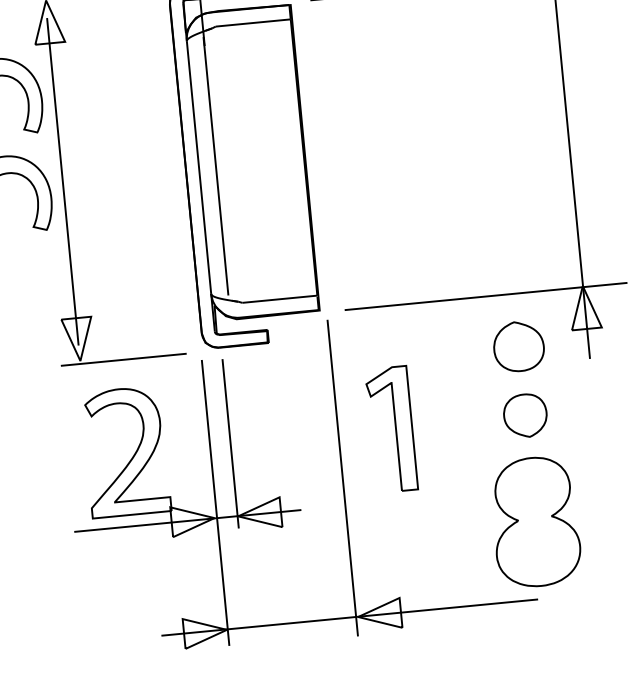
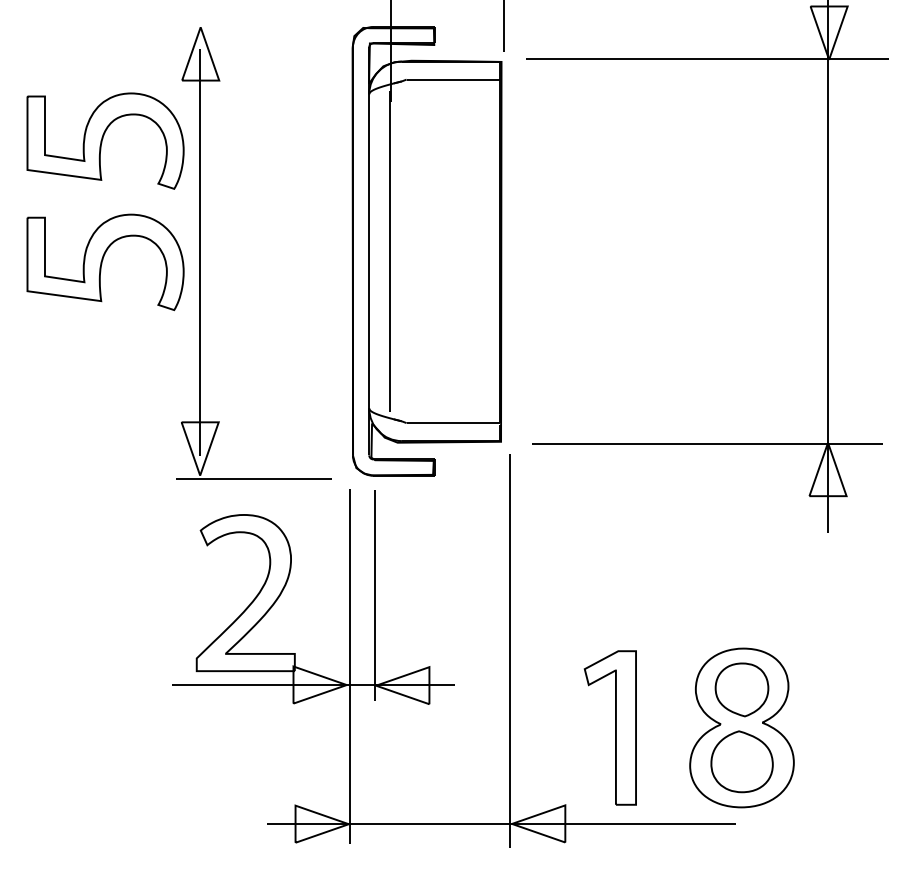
part: (518, 346) -> (741, 761), moved
part: (525, 415) -> (741, 689), moved
part: (390, 429) -> (609, 727), moved

